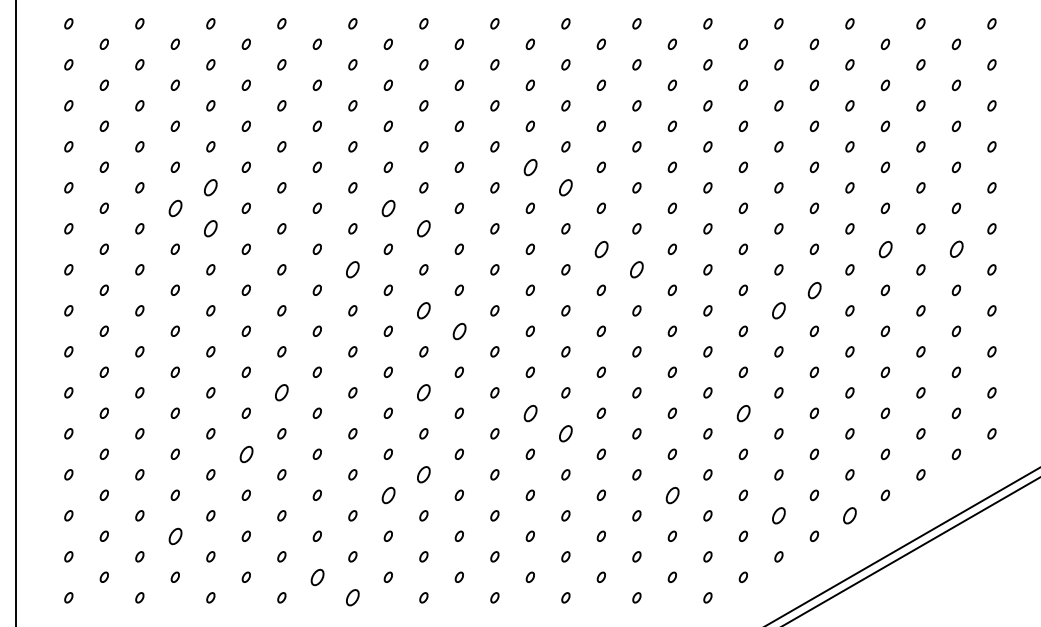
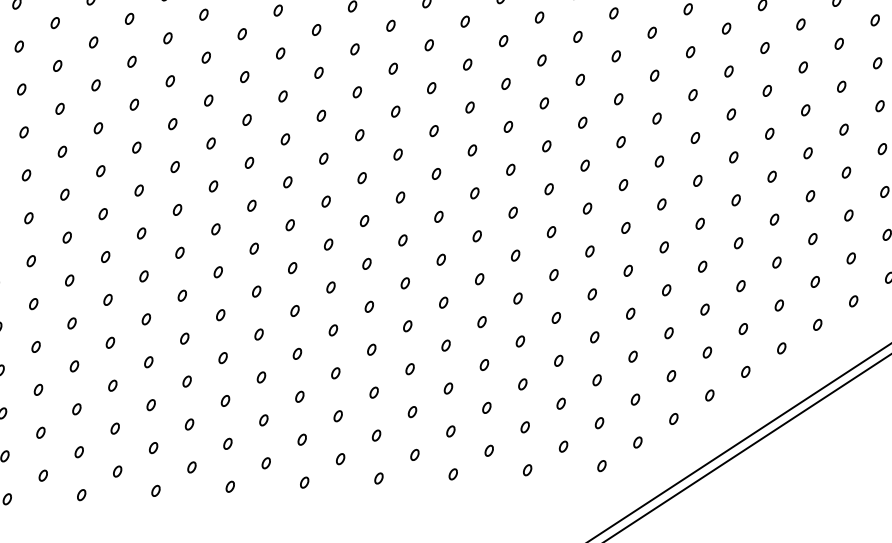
part: (529, 166) -> (389, 25), size x0.62
part: (210, 187) -> (57, 65), size x0.62
part: (565, 187) -> (428, 44), size x0.62
part: (174, 207) -> (20, 88), size x0.62
part: (387, 207) -> (243, 76), size x0.62
part: (210, 228) -> (59, 108), size x0.62
part: (423, 228) -> (282, 96), size x0.62
part: (600, 248) -> (469, 106), size x0.62
part: (884, 248) -> (766, 90), size x0.62
part: (955, 249) -> (840, 86), size x0.62
part: (352, 269) -> (210, 143), size x0.62
part: (636, 269) -> (507, 126), size x0.62
part: (813, 289) -> (694, 137), size x0.62
part: (423, 310) -> (287, 181), size x0.62
part: (778, 310) -> (658, 161), size x0.62
part: (458, 330) -> (325, 200), size x0.62
part: (281, 392) -> (143, 276), size x0.62
part: (423, 392) -> (292, 267), size x0.62
part: (529, 412) -> (404, 282), size x0.62
part: (742, 412) -> (627, 270), size x0.62
part: (565, 433) -> (443, 302), size x0.62
part: (245, 453) -> (109, 342), size x0.62
part: (423, 474) -> (297, 353), size x0.62
part: (387, 494) -> (260, 376), size x0.62
part: (671, 494) -> (557, 360), size x0.62
part: (778, 515) -> (670, 375), size x0.62
part: (849, 515) -> (745, 371), size x0.62
part: (174, 535) -> (39, 432), size x0.62
part: (316, 576) -> (190, 466), size x0.62
part: (352, 597) -> (229, 486), size x0.62

